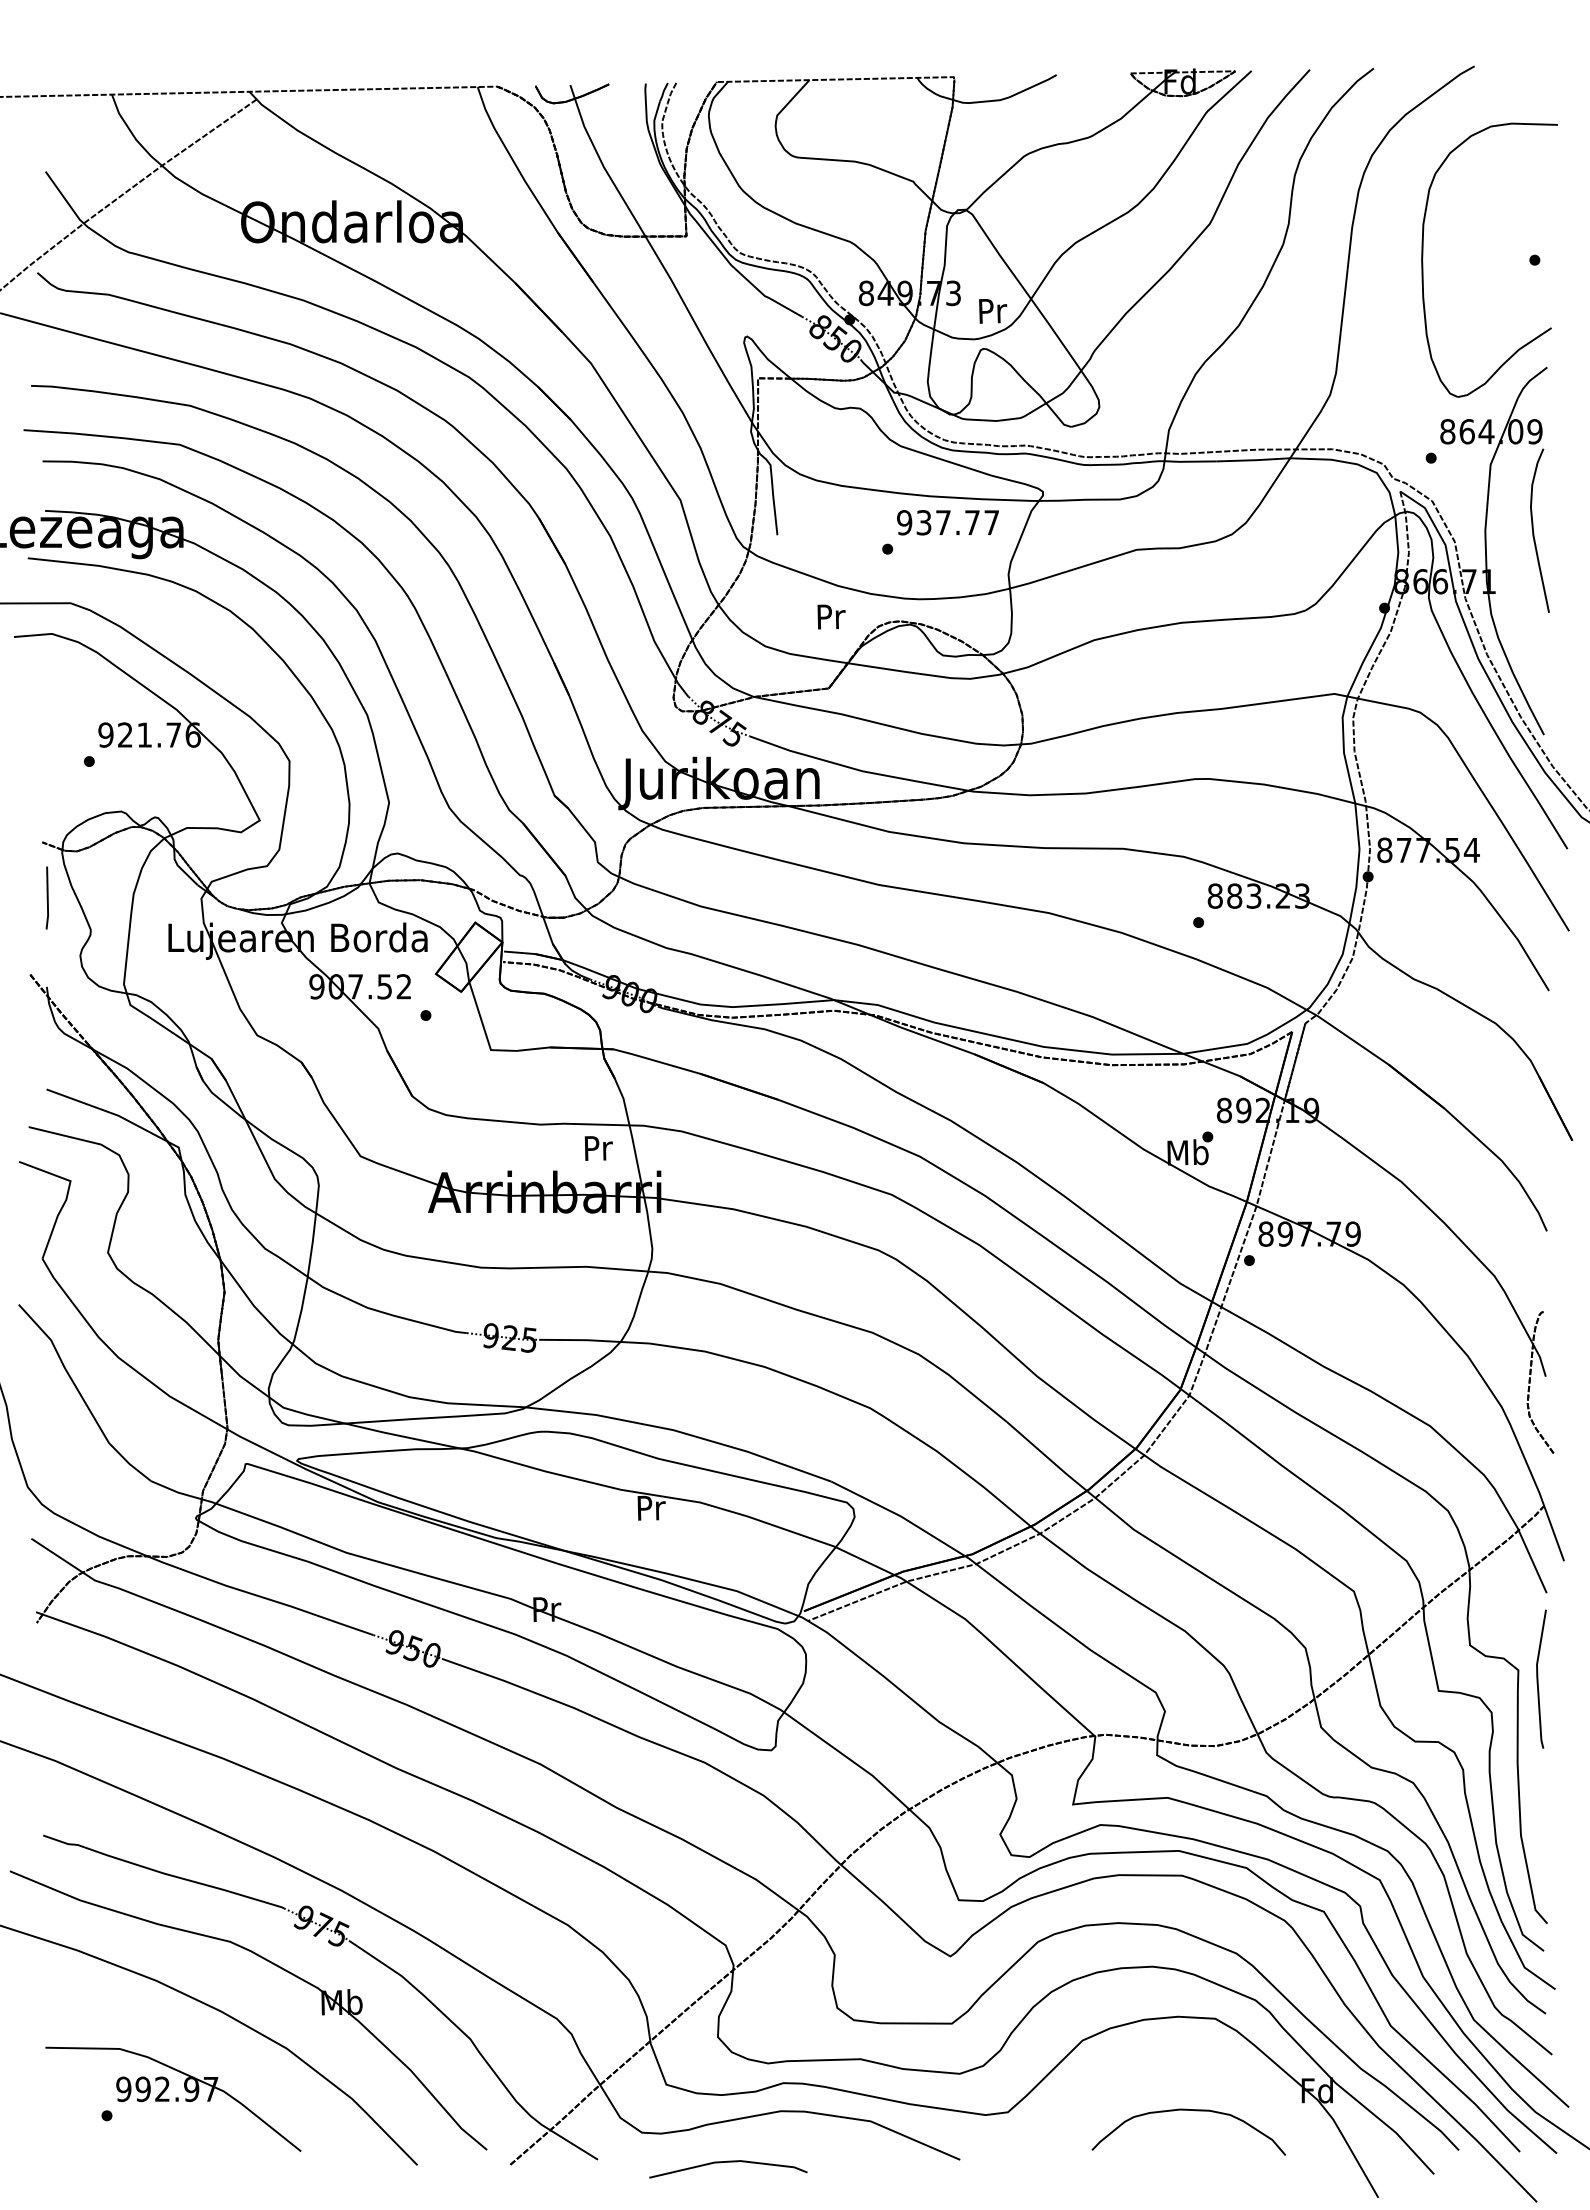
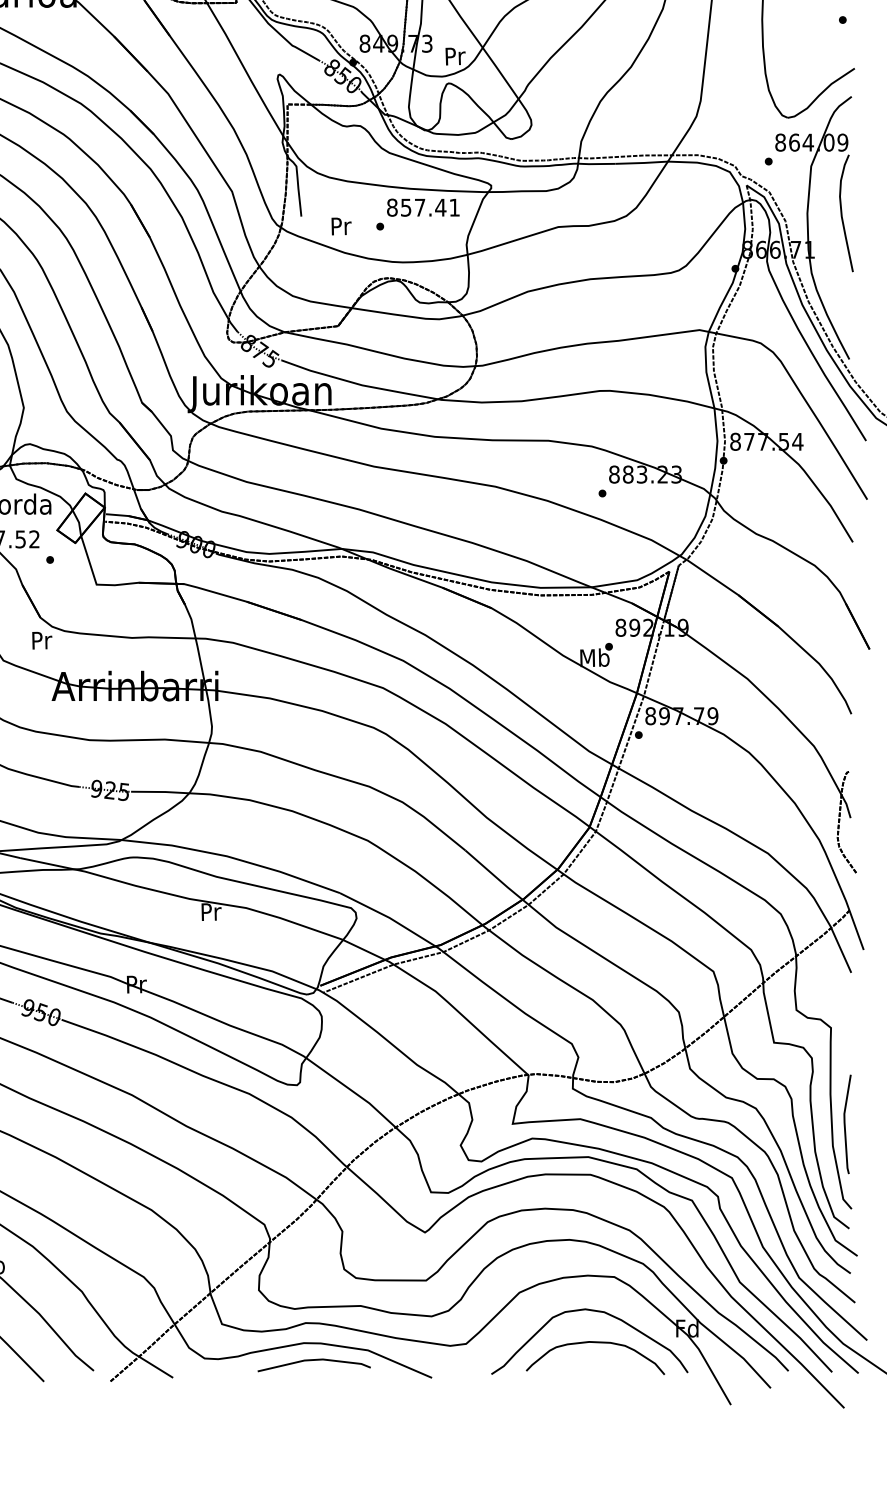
text: (947, 522) -> (422, 207), 937.77 -> 857.41
text: (831, 616) -> (341, 226), moved
text: (598, 1148) -> (41, 640), moved
line: (1538, 1678) -> (845, 1123), moved
curve: (1189, 2067) -> (595, 1311), added
line: (728, 2162) -> (314, 1360), moved

